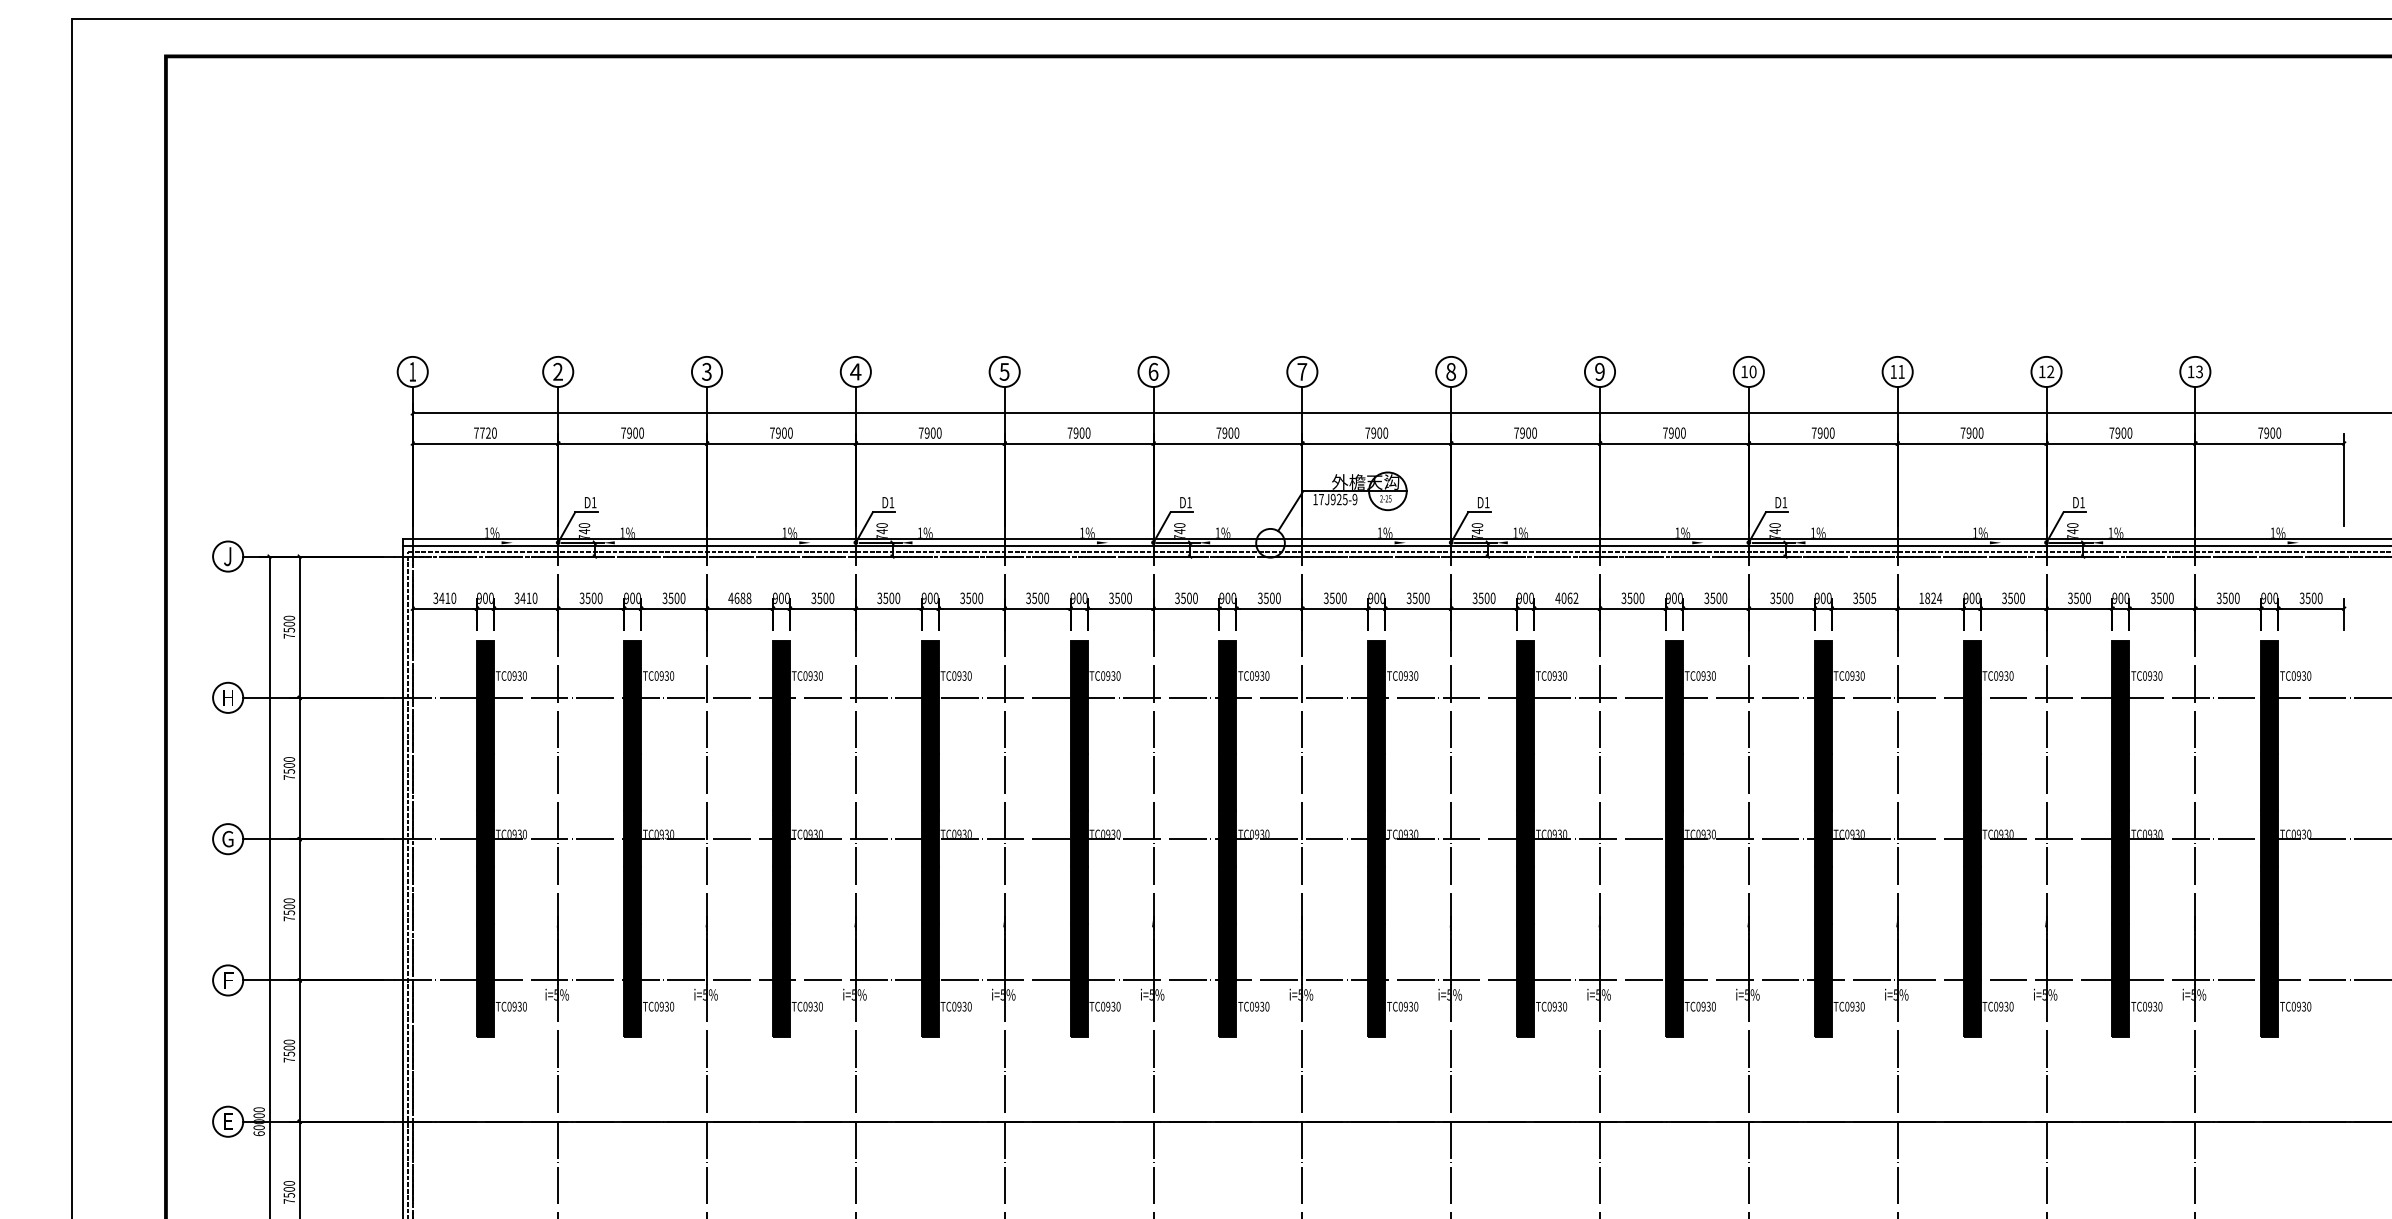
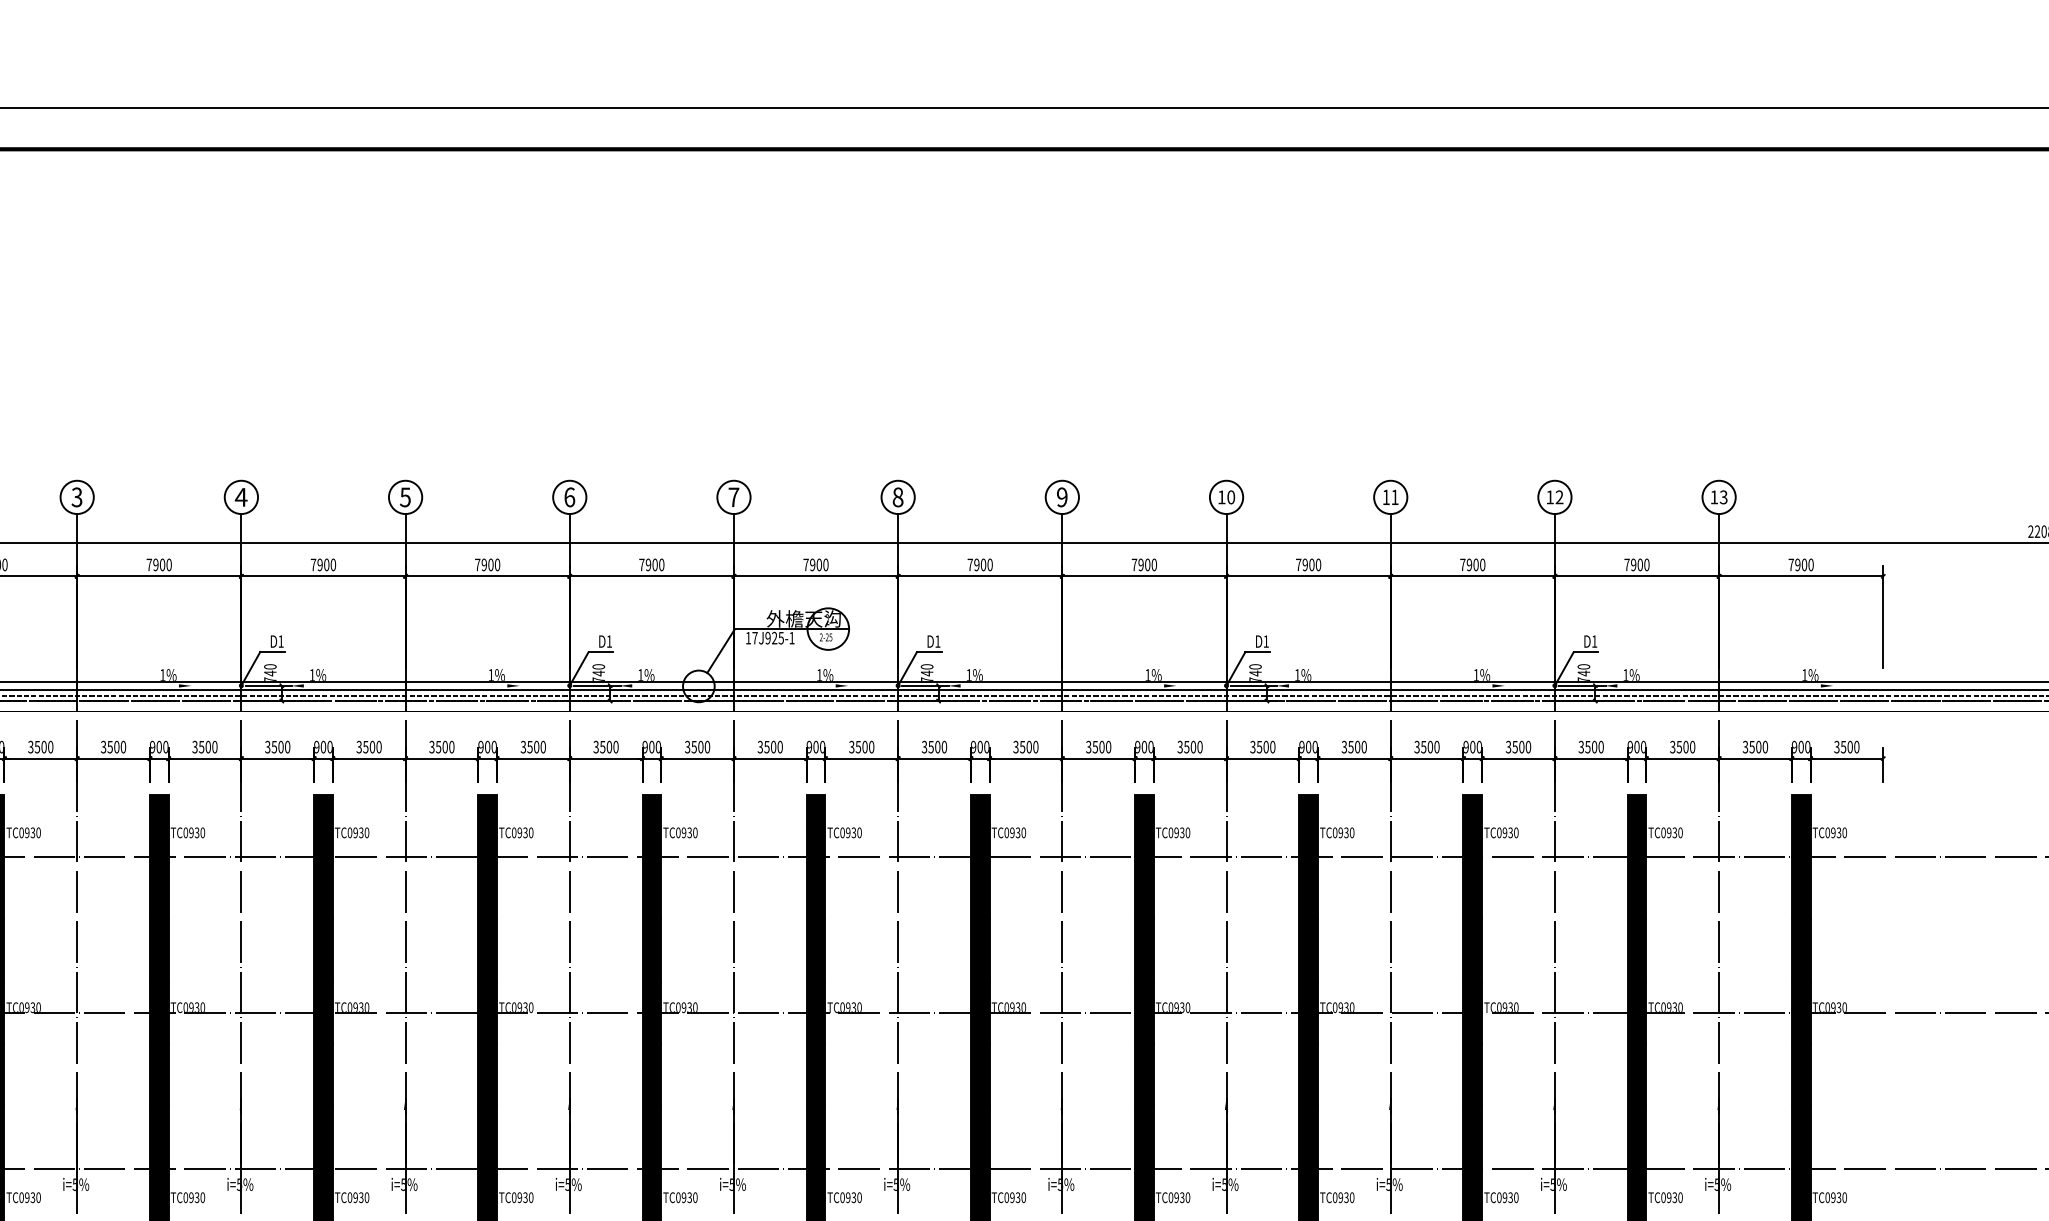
text: (1354, 499) -> (791, 638), 17J925-9 -> 17J925-1
text: (1873, 597) -> (1364, 746), 3505 -> 3500
text: (739, 598) -> (113, 747), 4688 -> 3500
text: (1566, 598) -> (1025, 747), 4062 -> 3500
text: (1930, 598) -> (1426, 747), 1824 -> 3500

